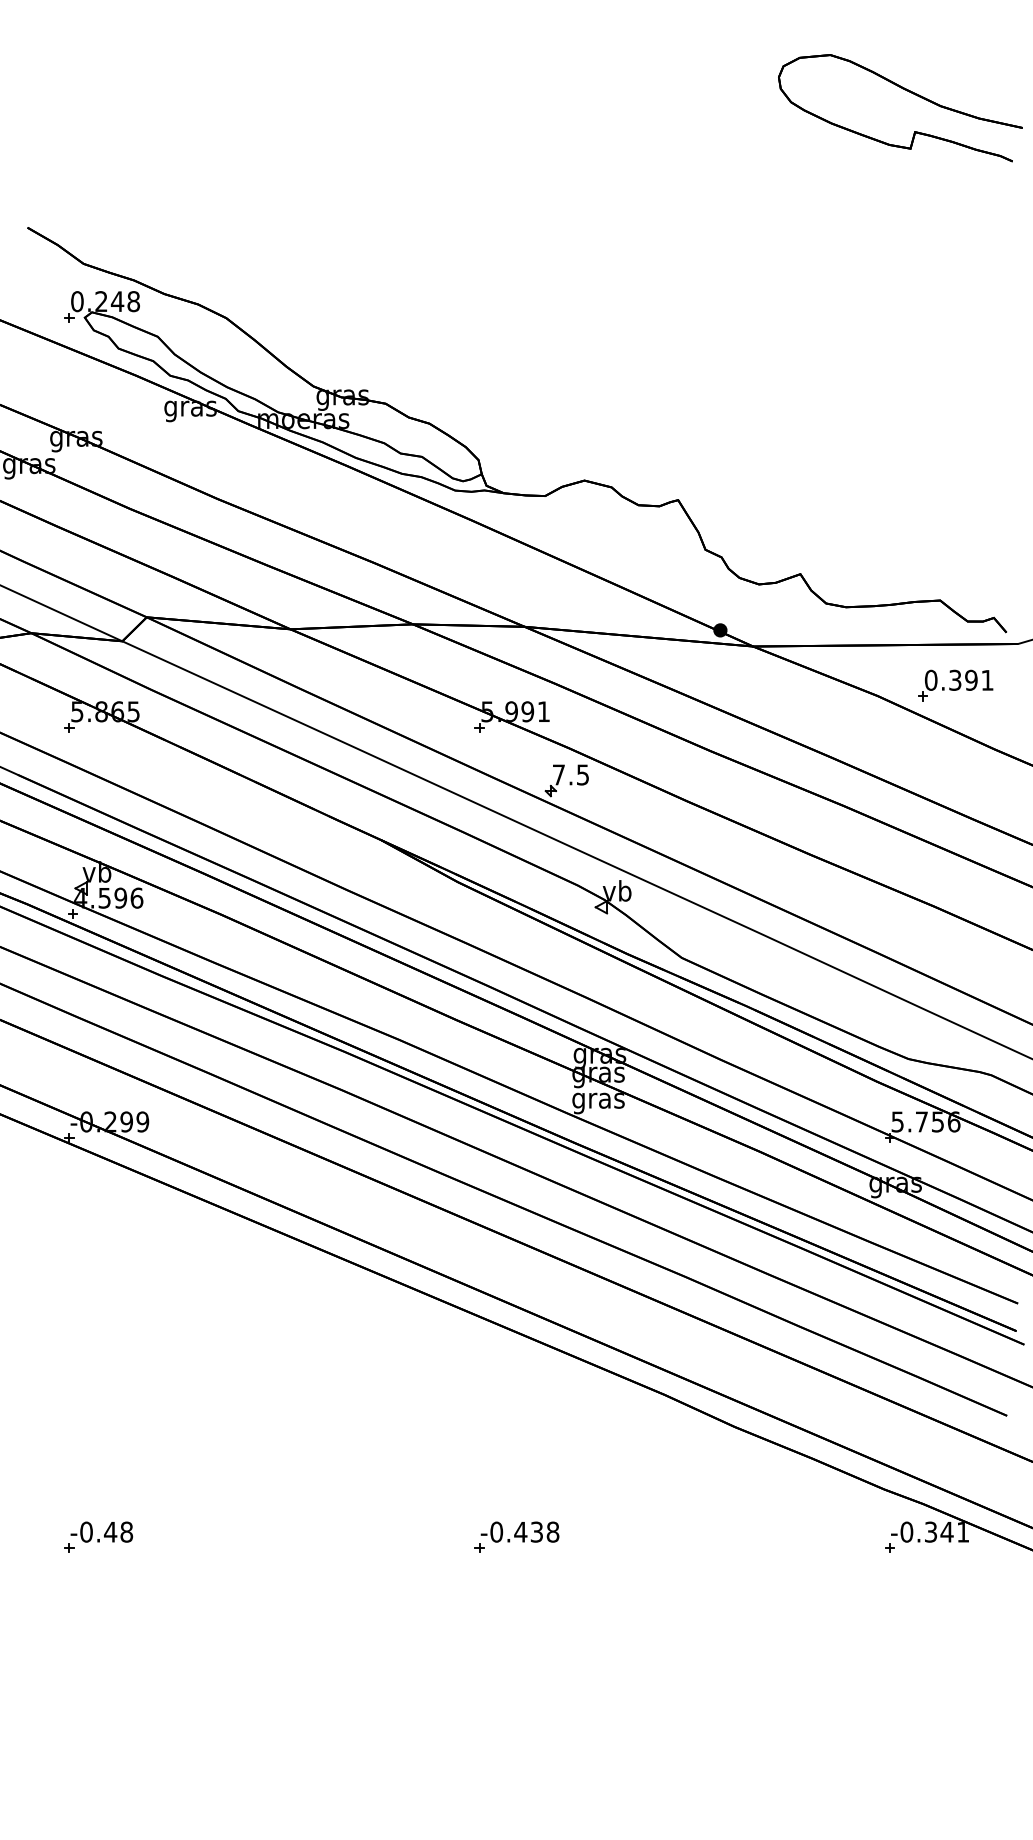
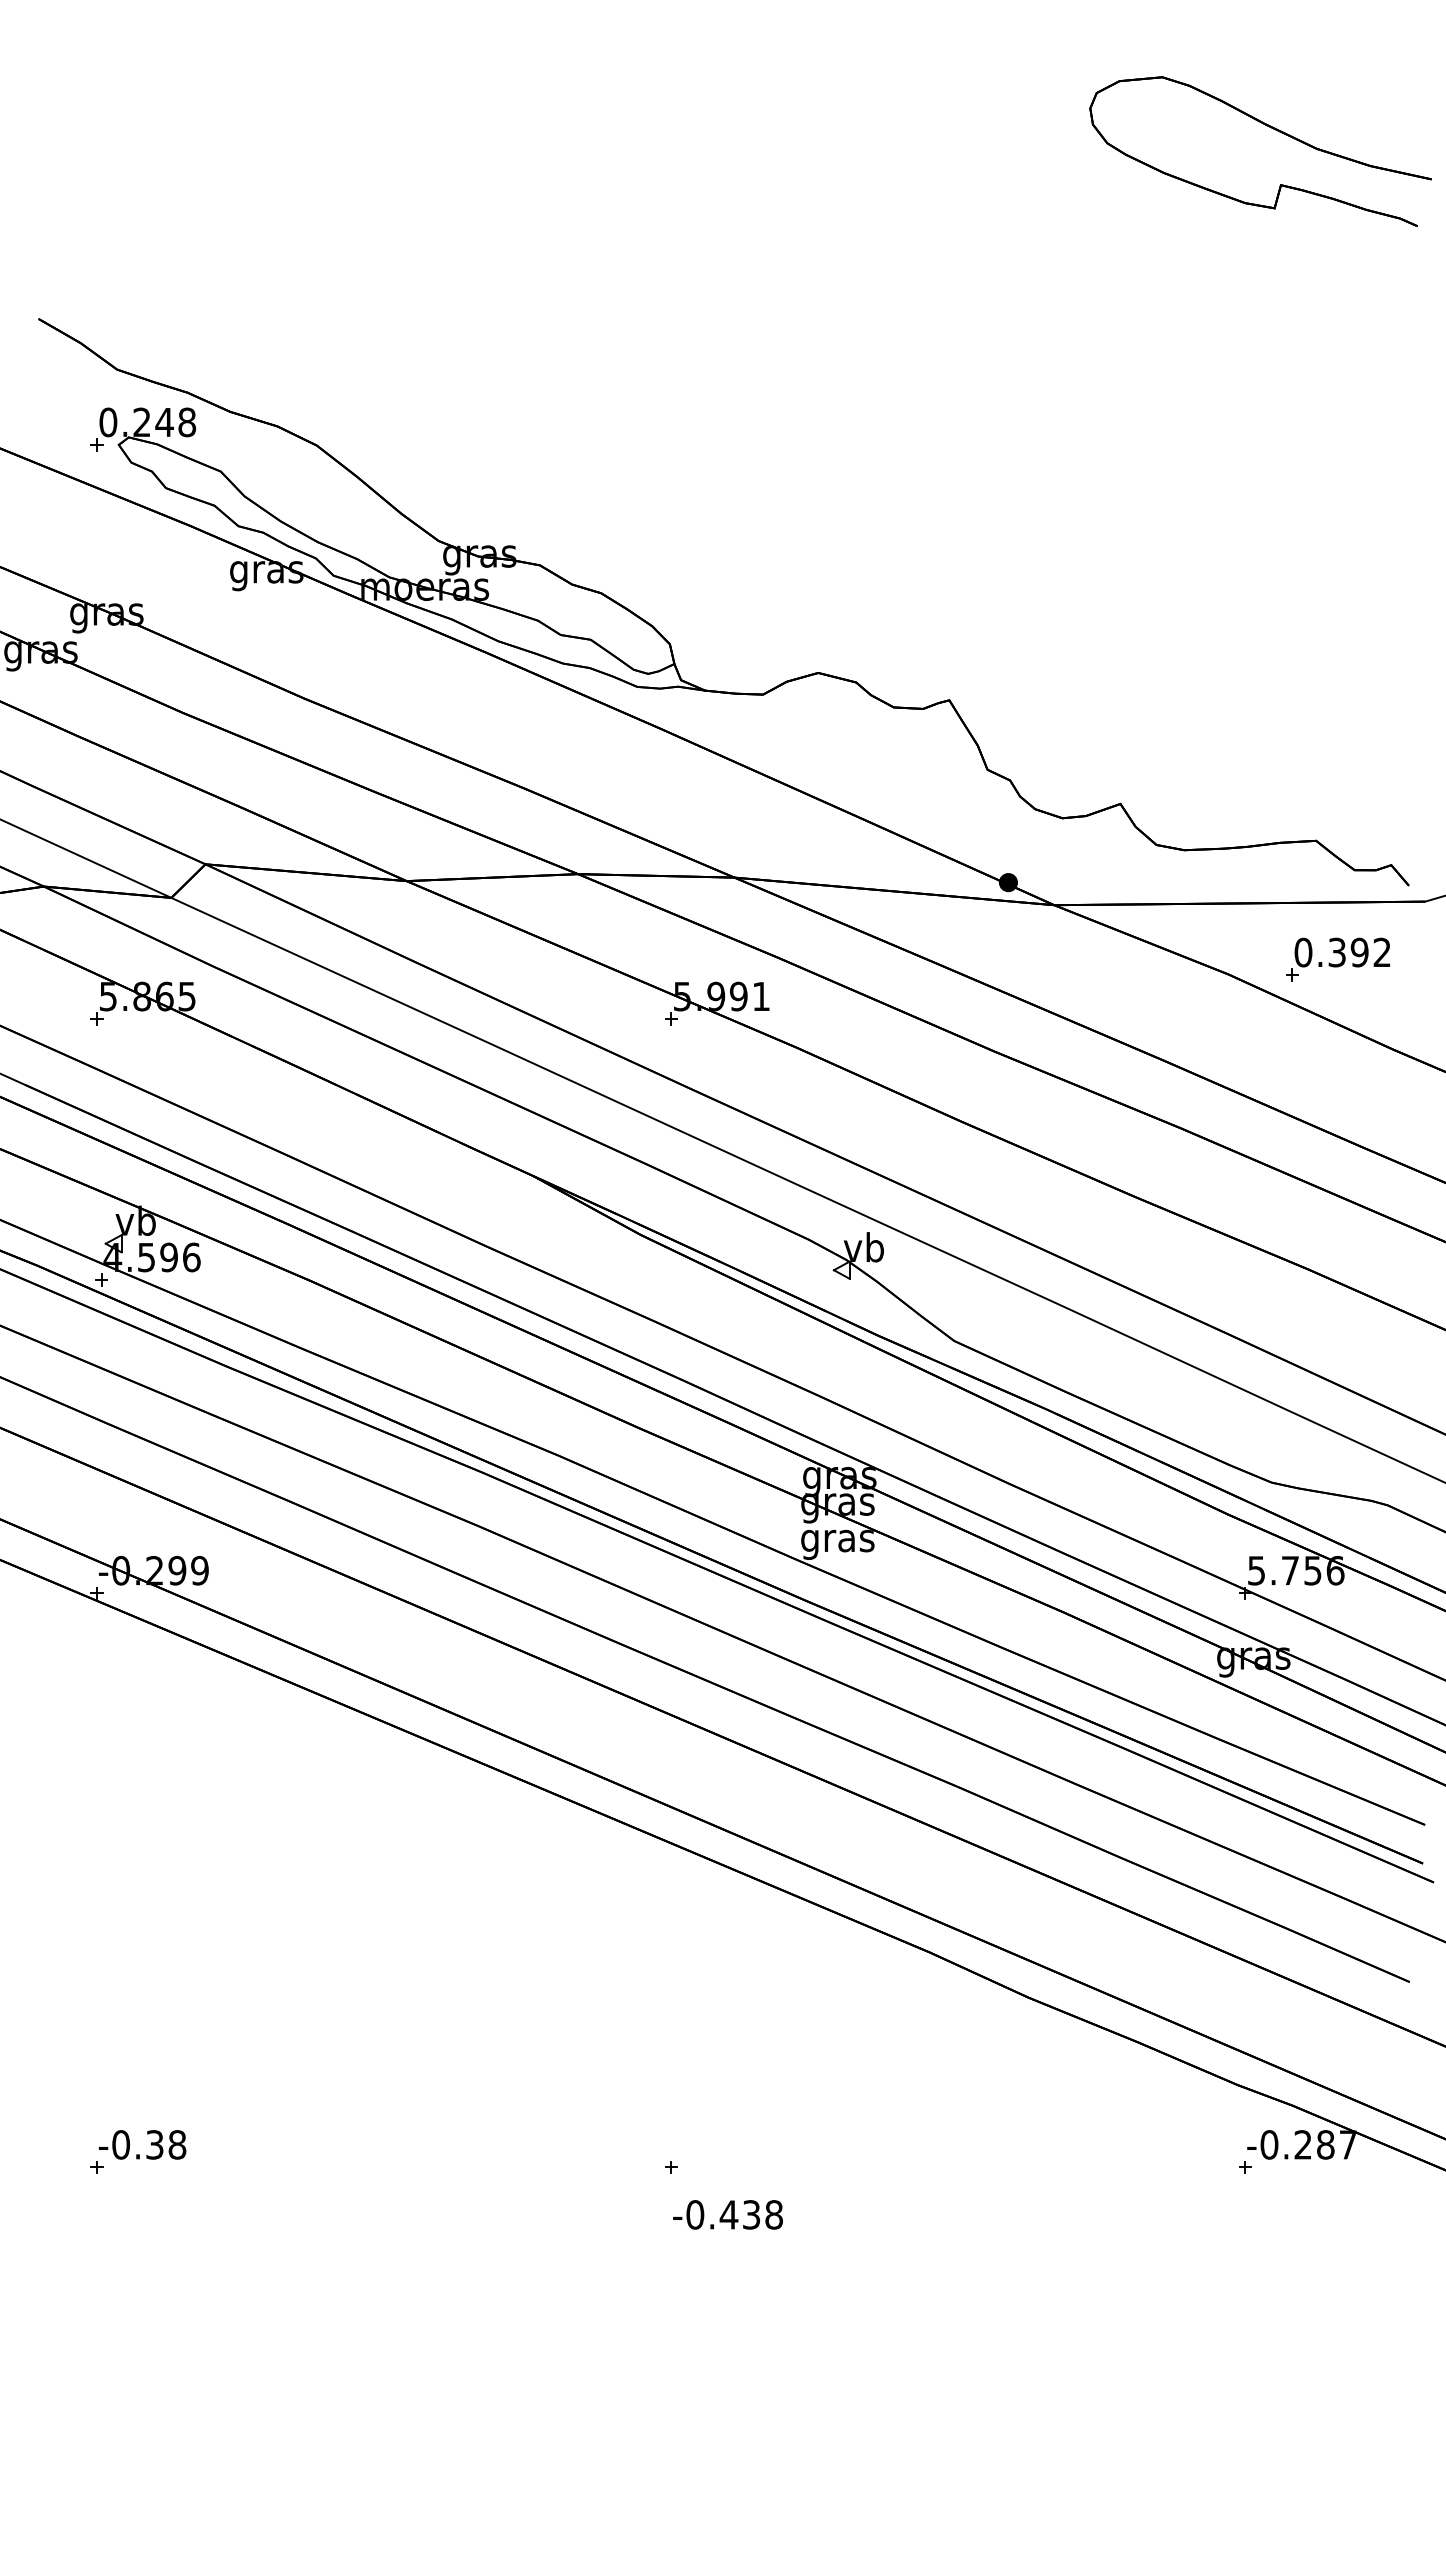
text: (986, 679) -> (1381, 951), 0.391 -> 0.392
part: (566, 780) -> (793, 1092), removed
text: (110, 1531) -> (154, 2144), -0.48 -> -0.38
text: (519, 1531) -> (727, 2214), moved
text: (946, 1531) -> (1325, 2144), -0.341 -> -0.287

